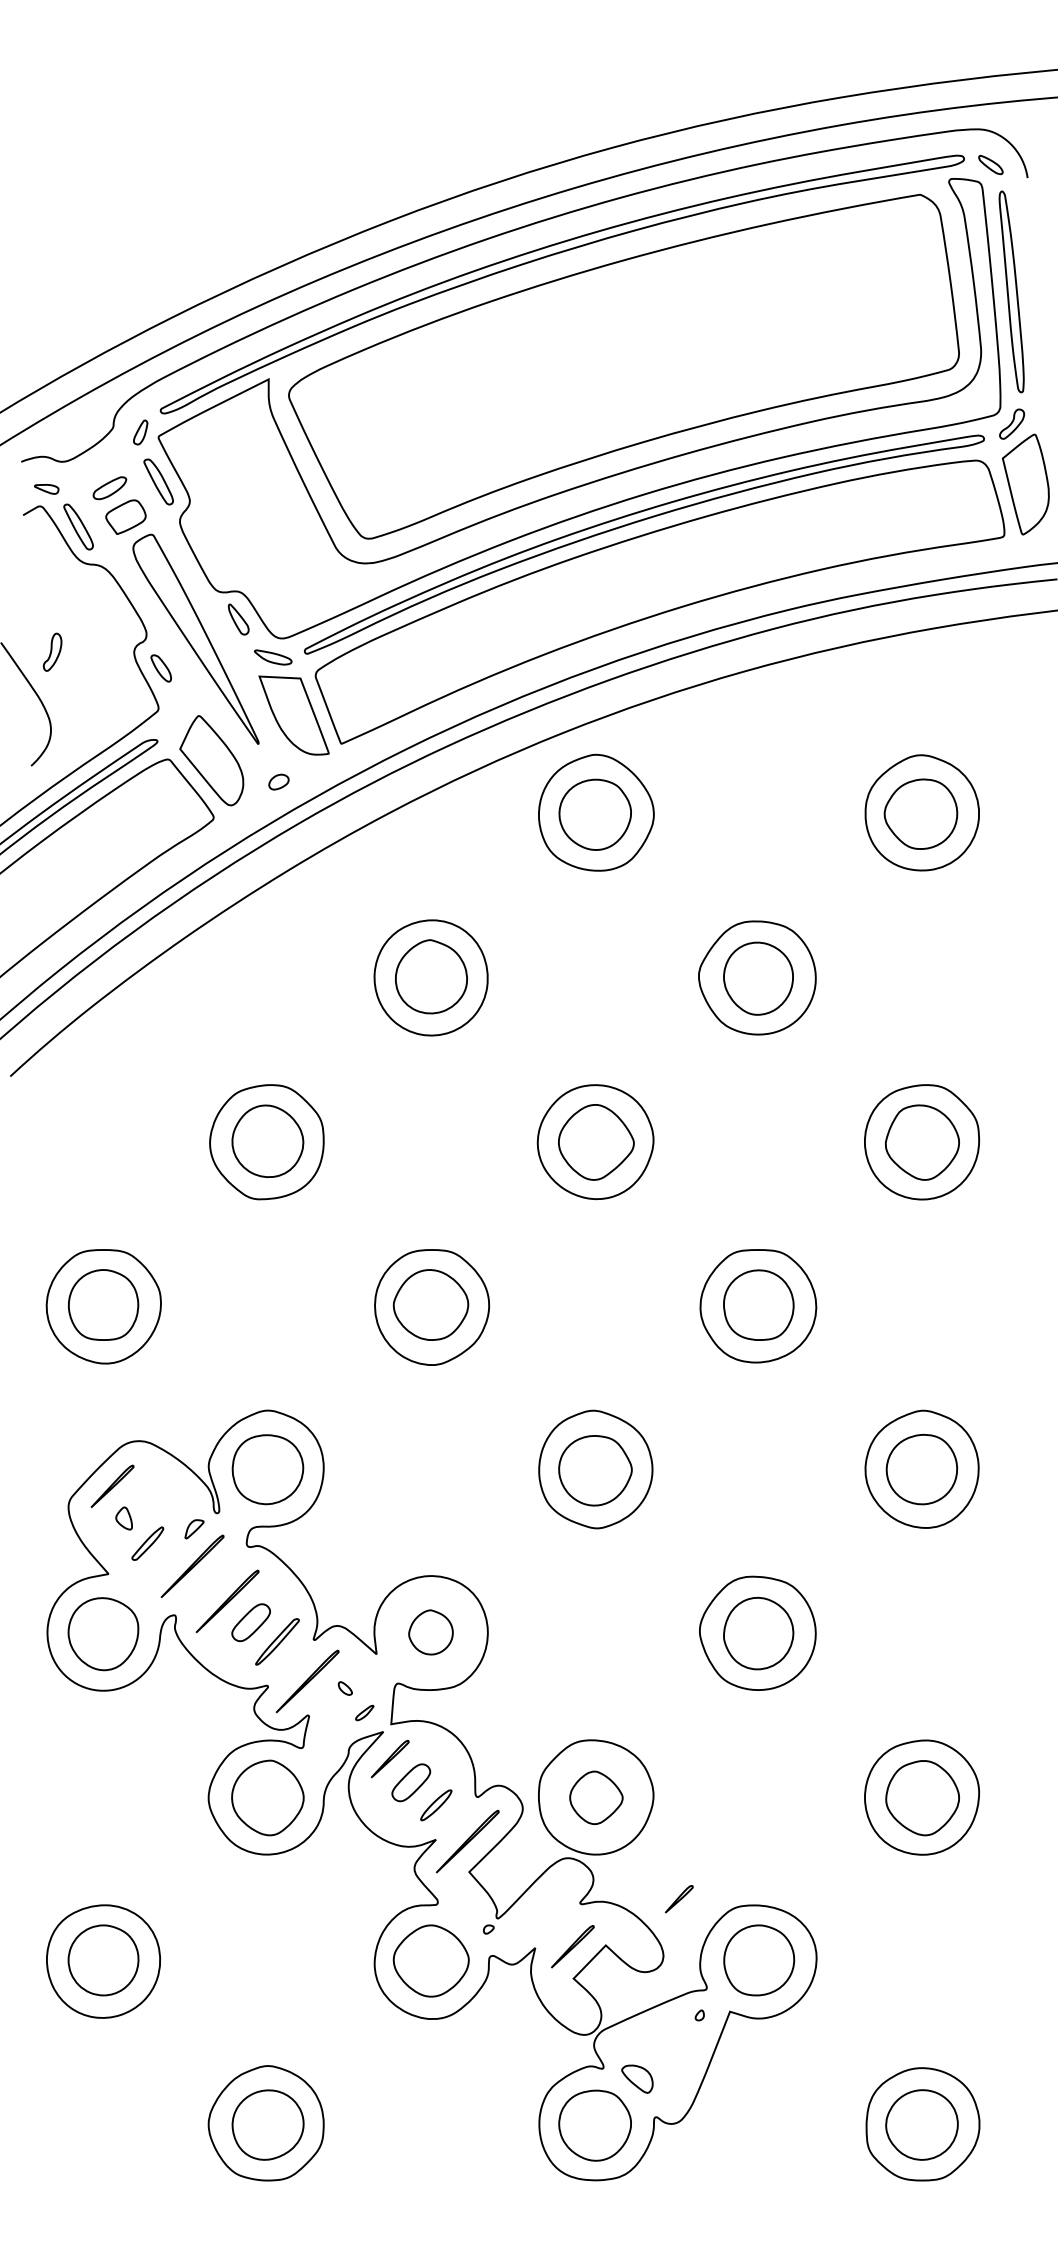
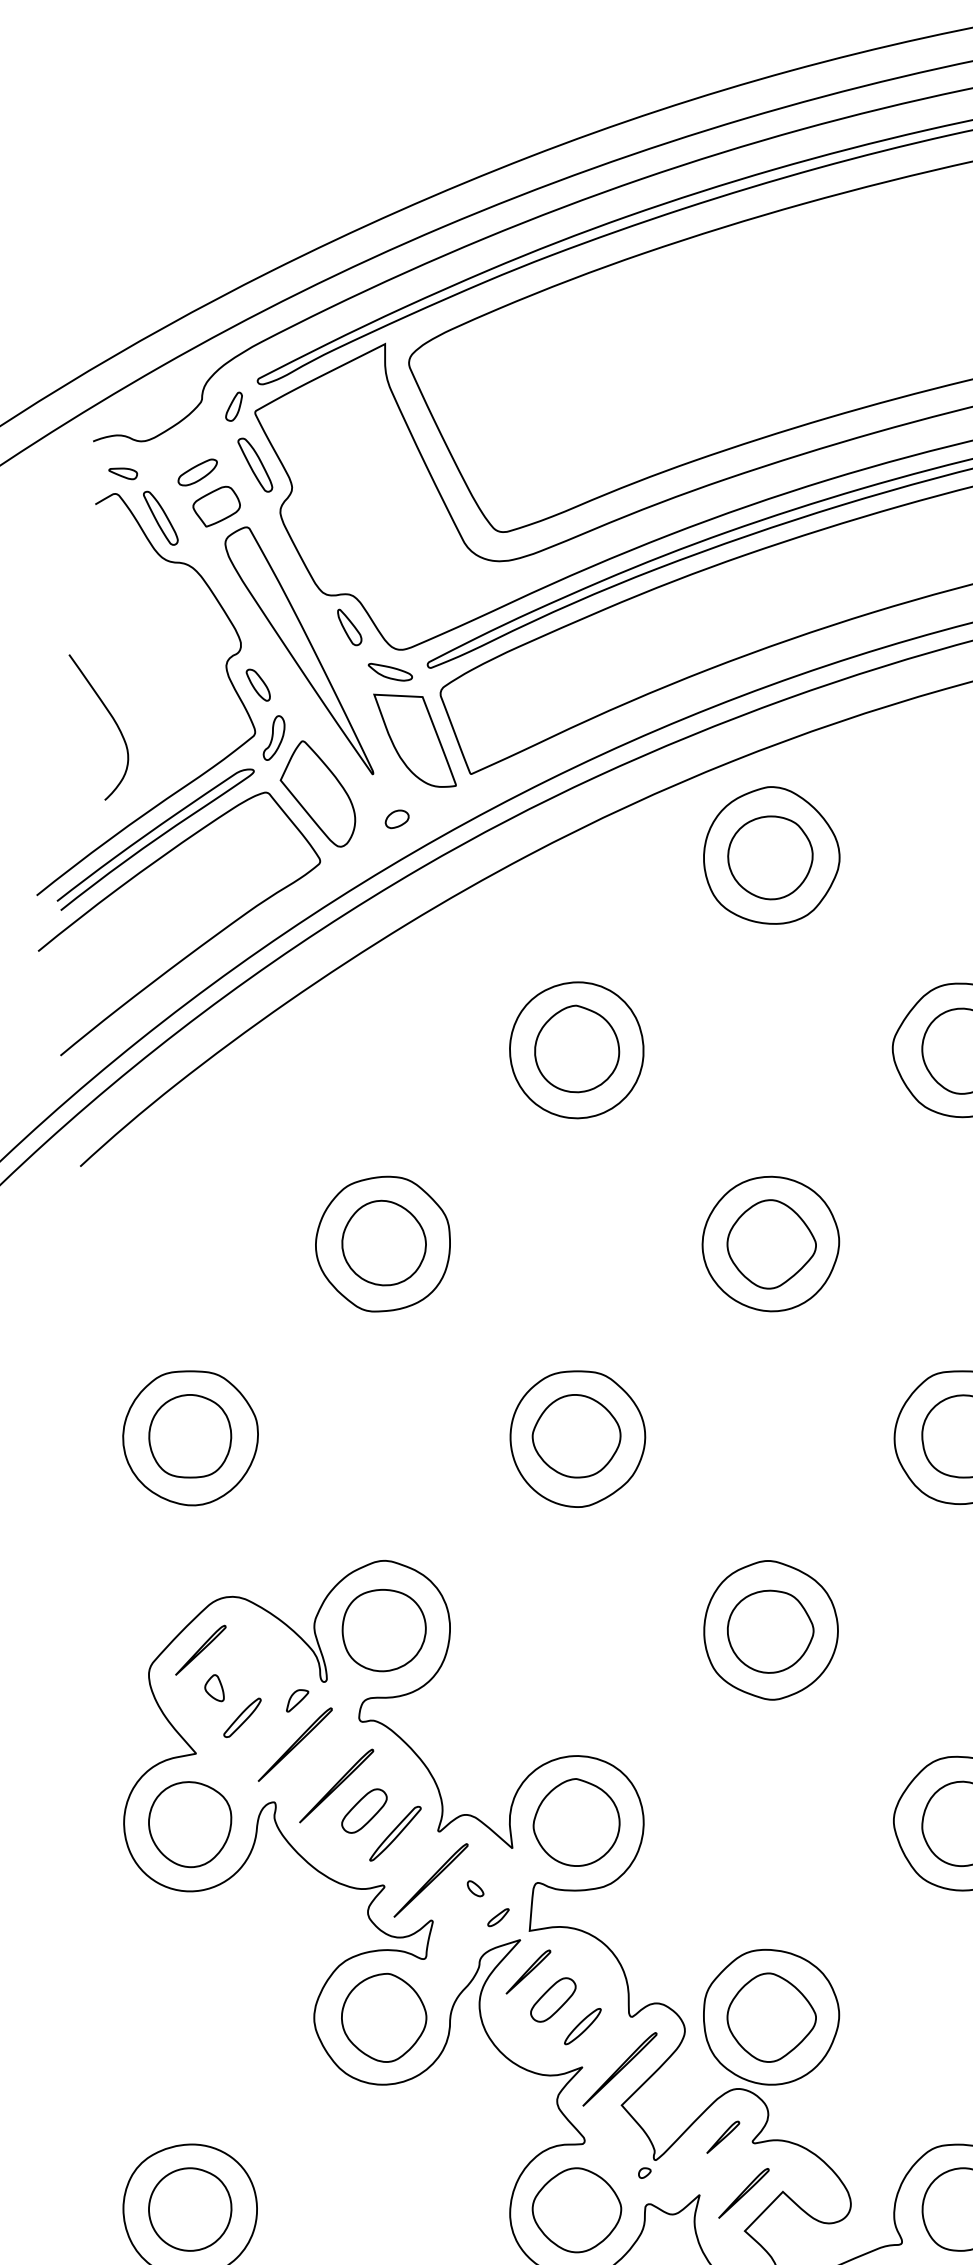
part: (52, 651) -> (273, 737), moved
part: (430, 1632) -> (576, 1822), size x1.67
part: (596, 1797) -> (771, 2017), size x1.43
part: (679, 1899) -> (723, 2137), moved

